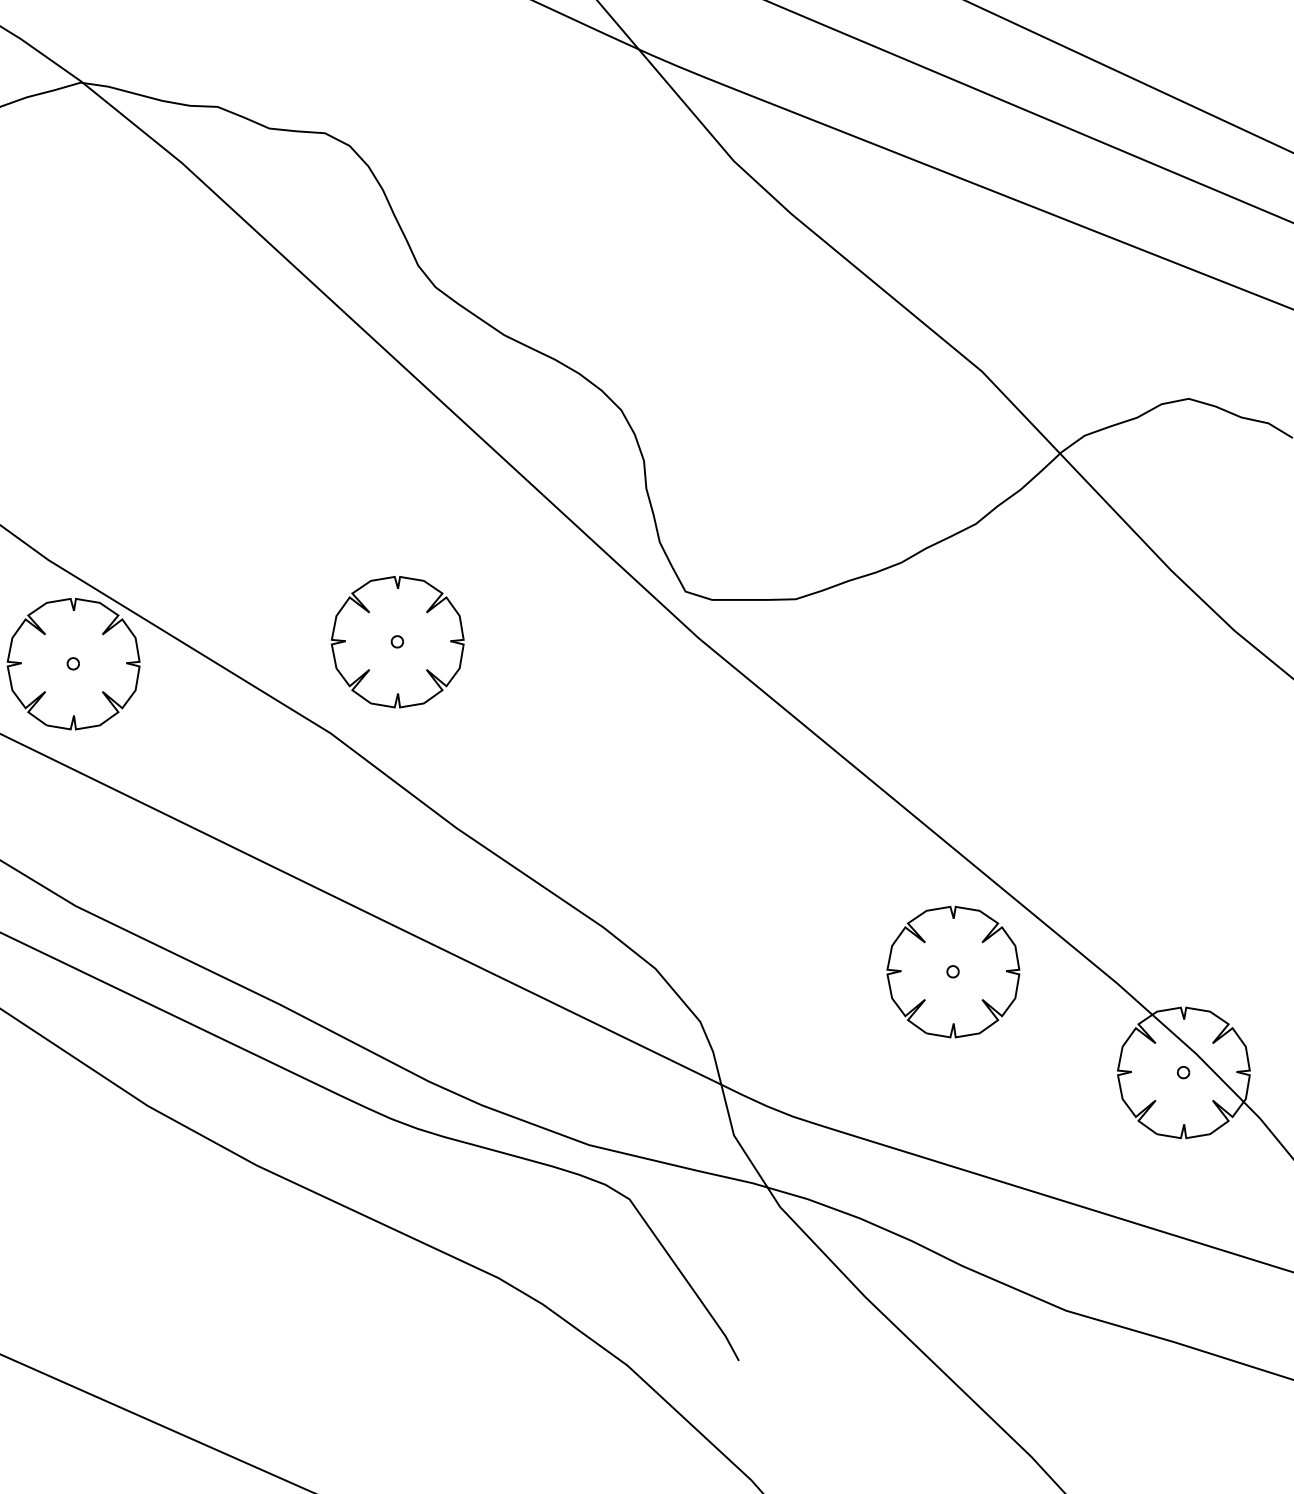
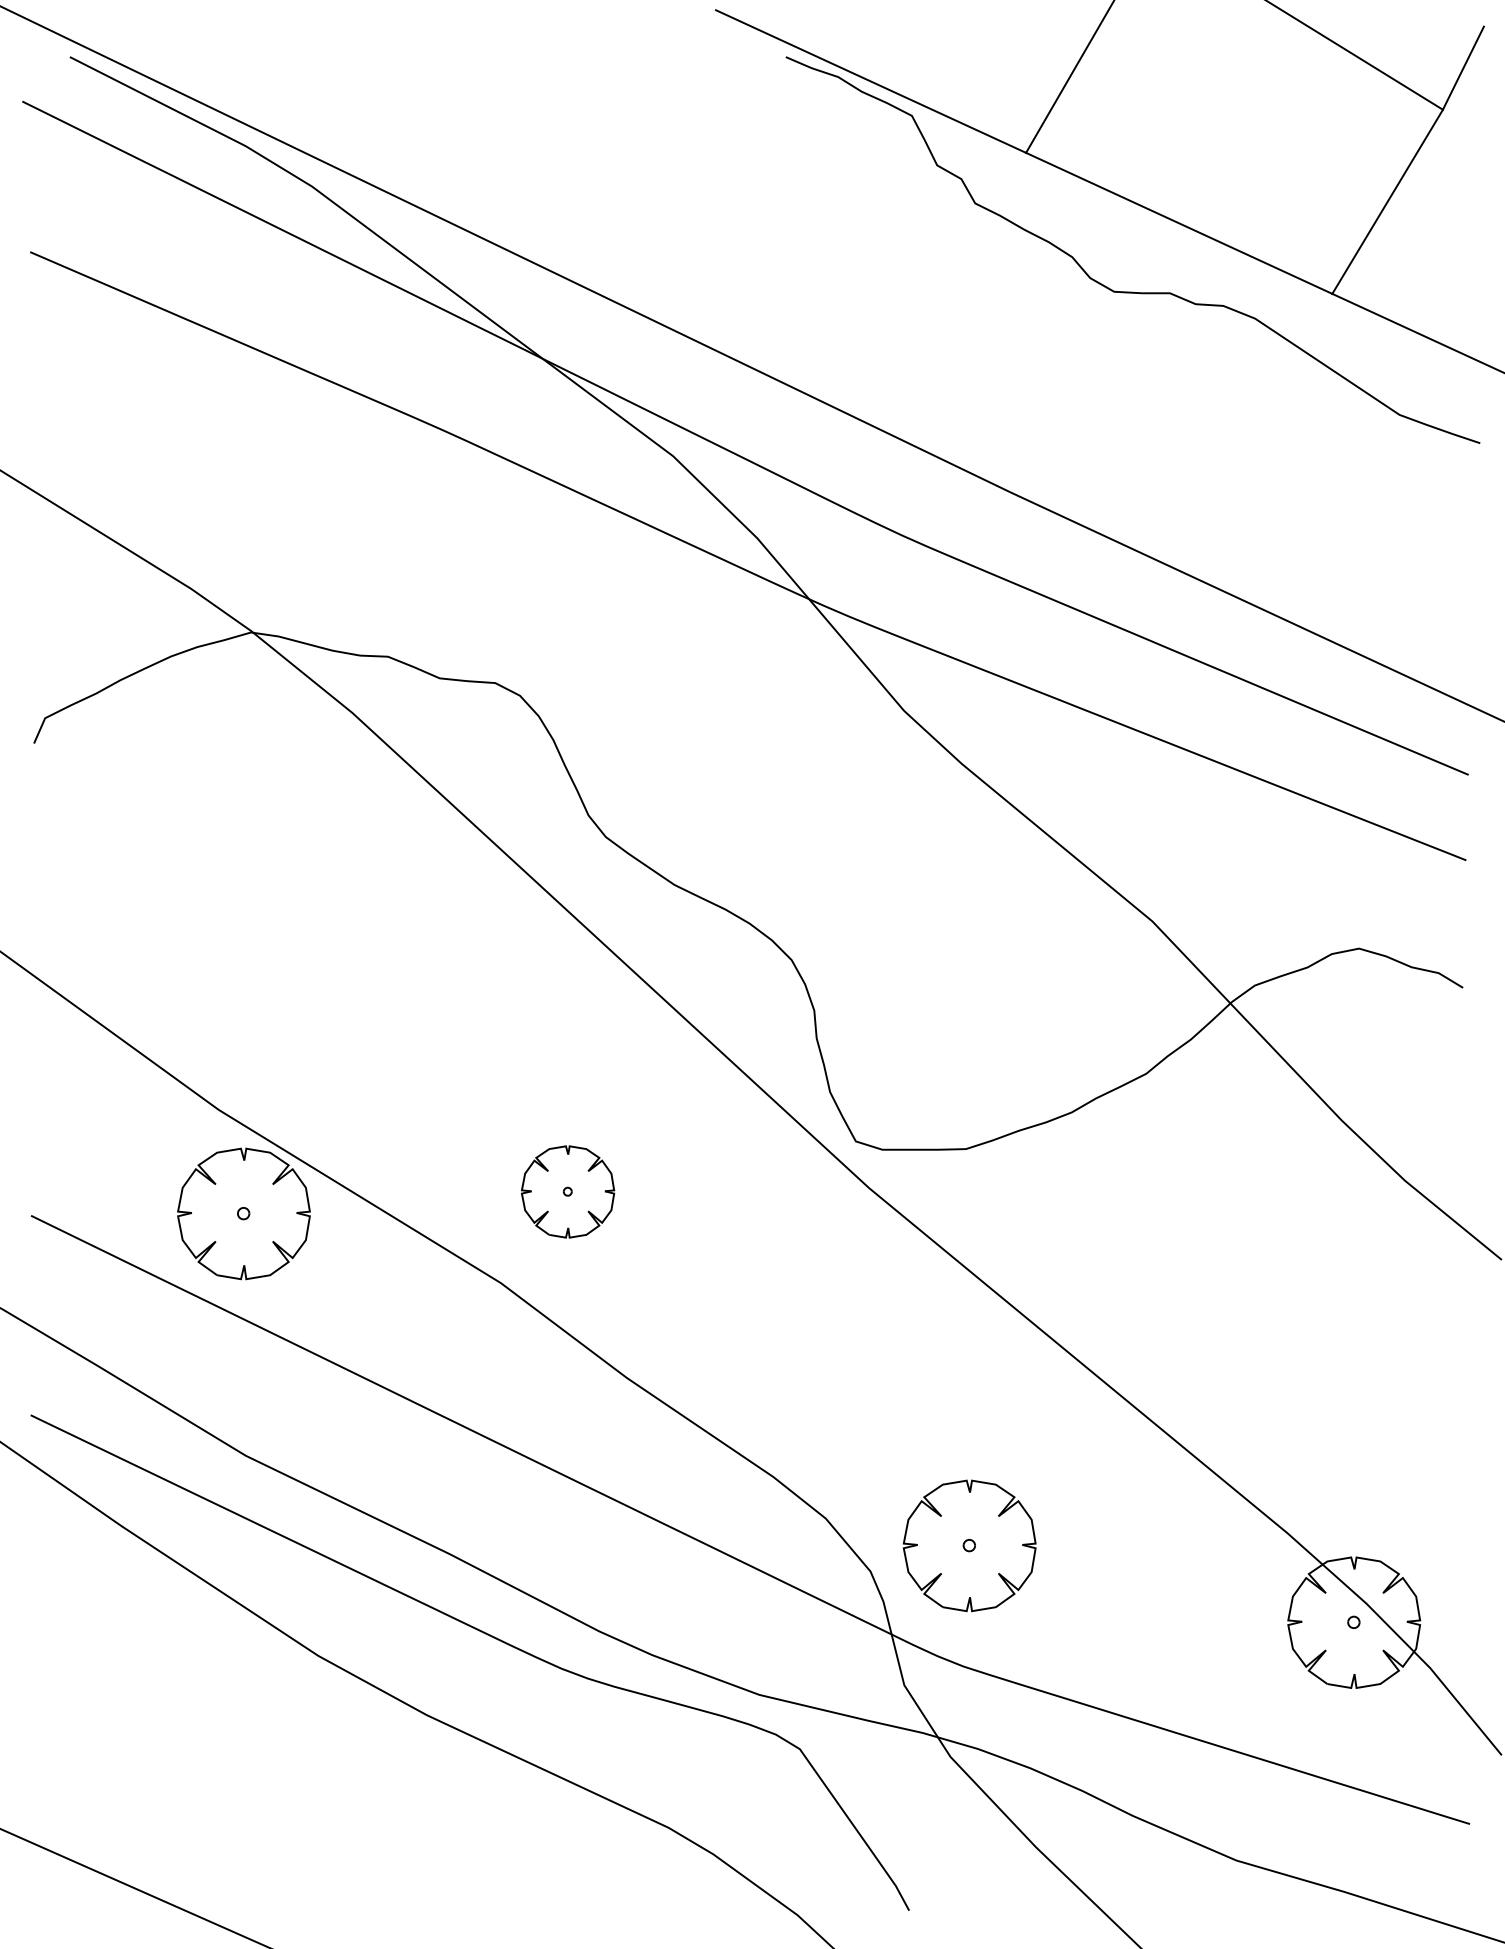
part: (397, 641) -> (567, 1191), size x0.7
part: (953, 971) -> (969, 1545), moved

